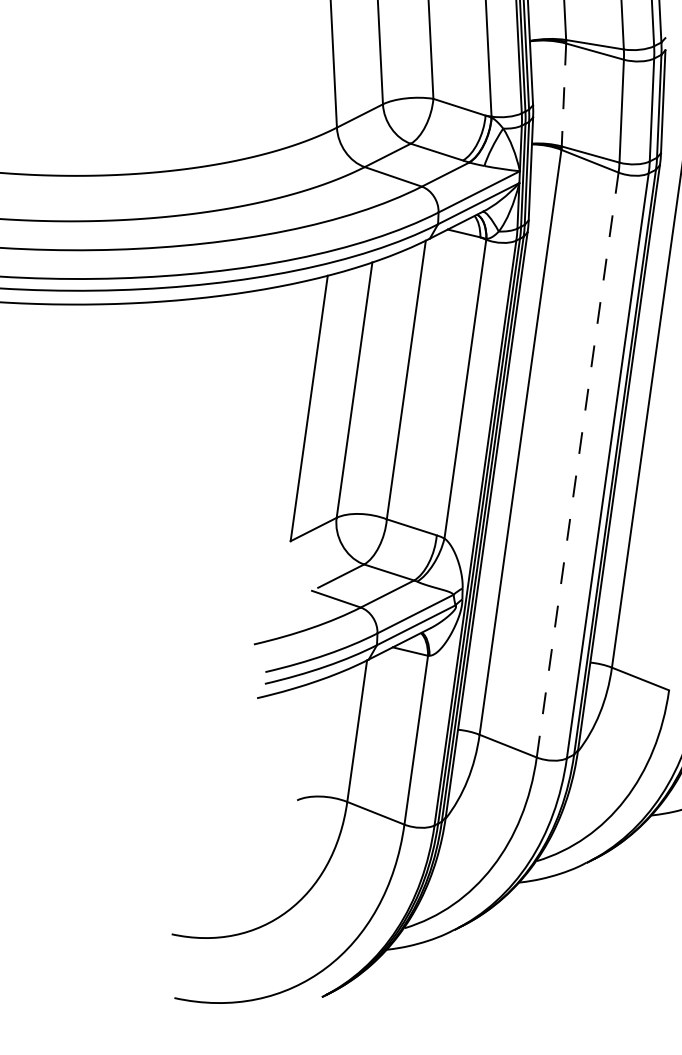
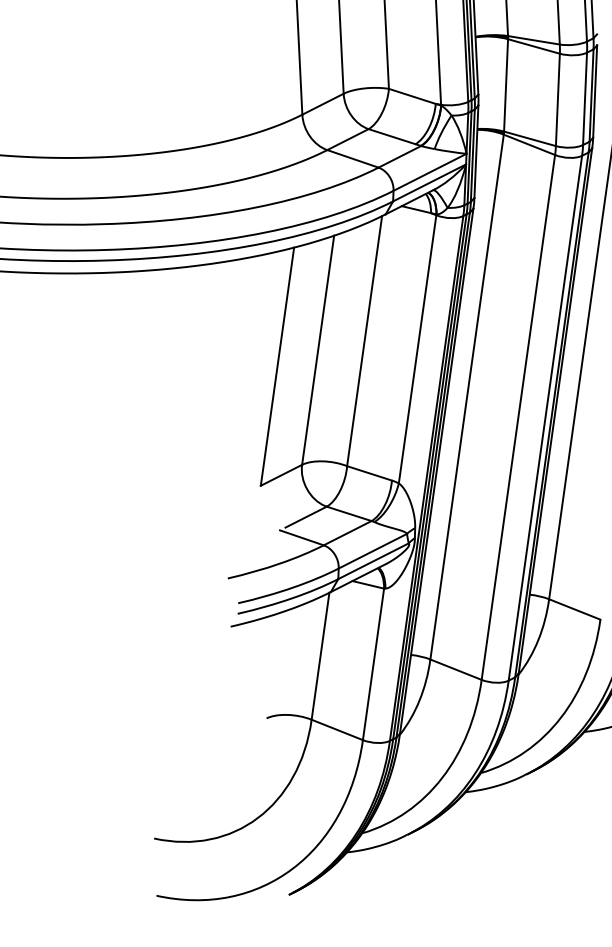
line: (564, 95) -> (506, 85), dashed -> solid
line: (577, 465) -> (518, 417), dashed -> solid

